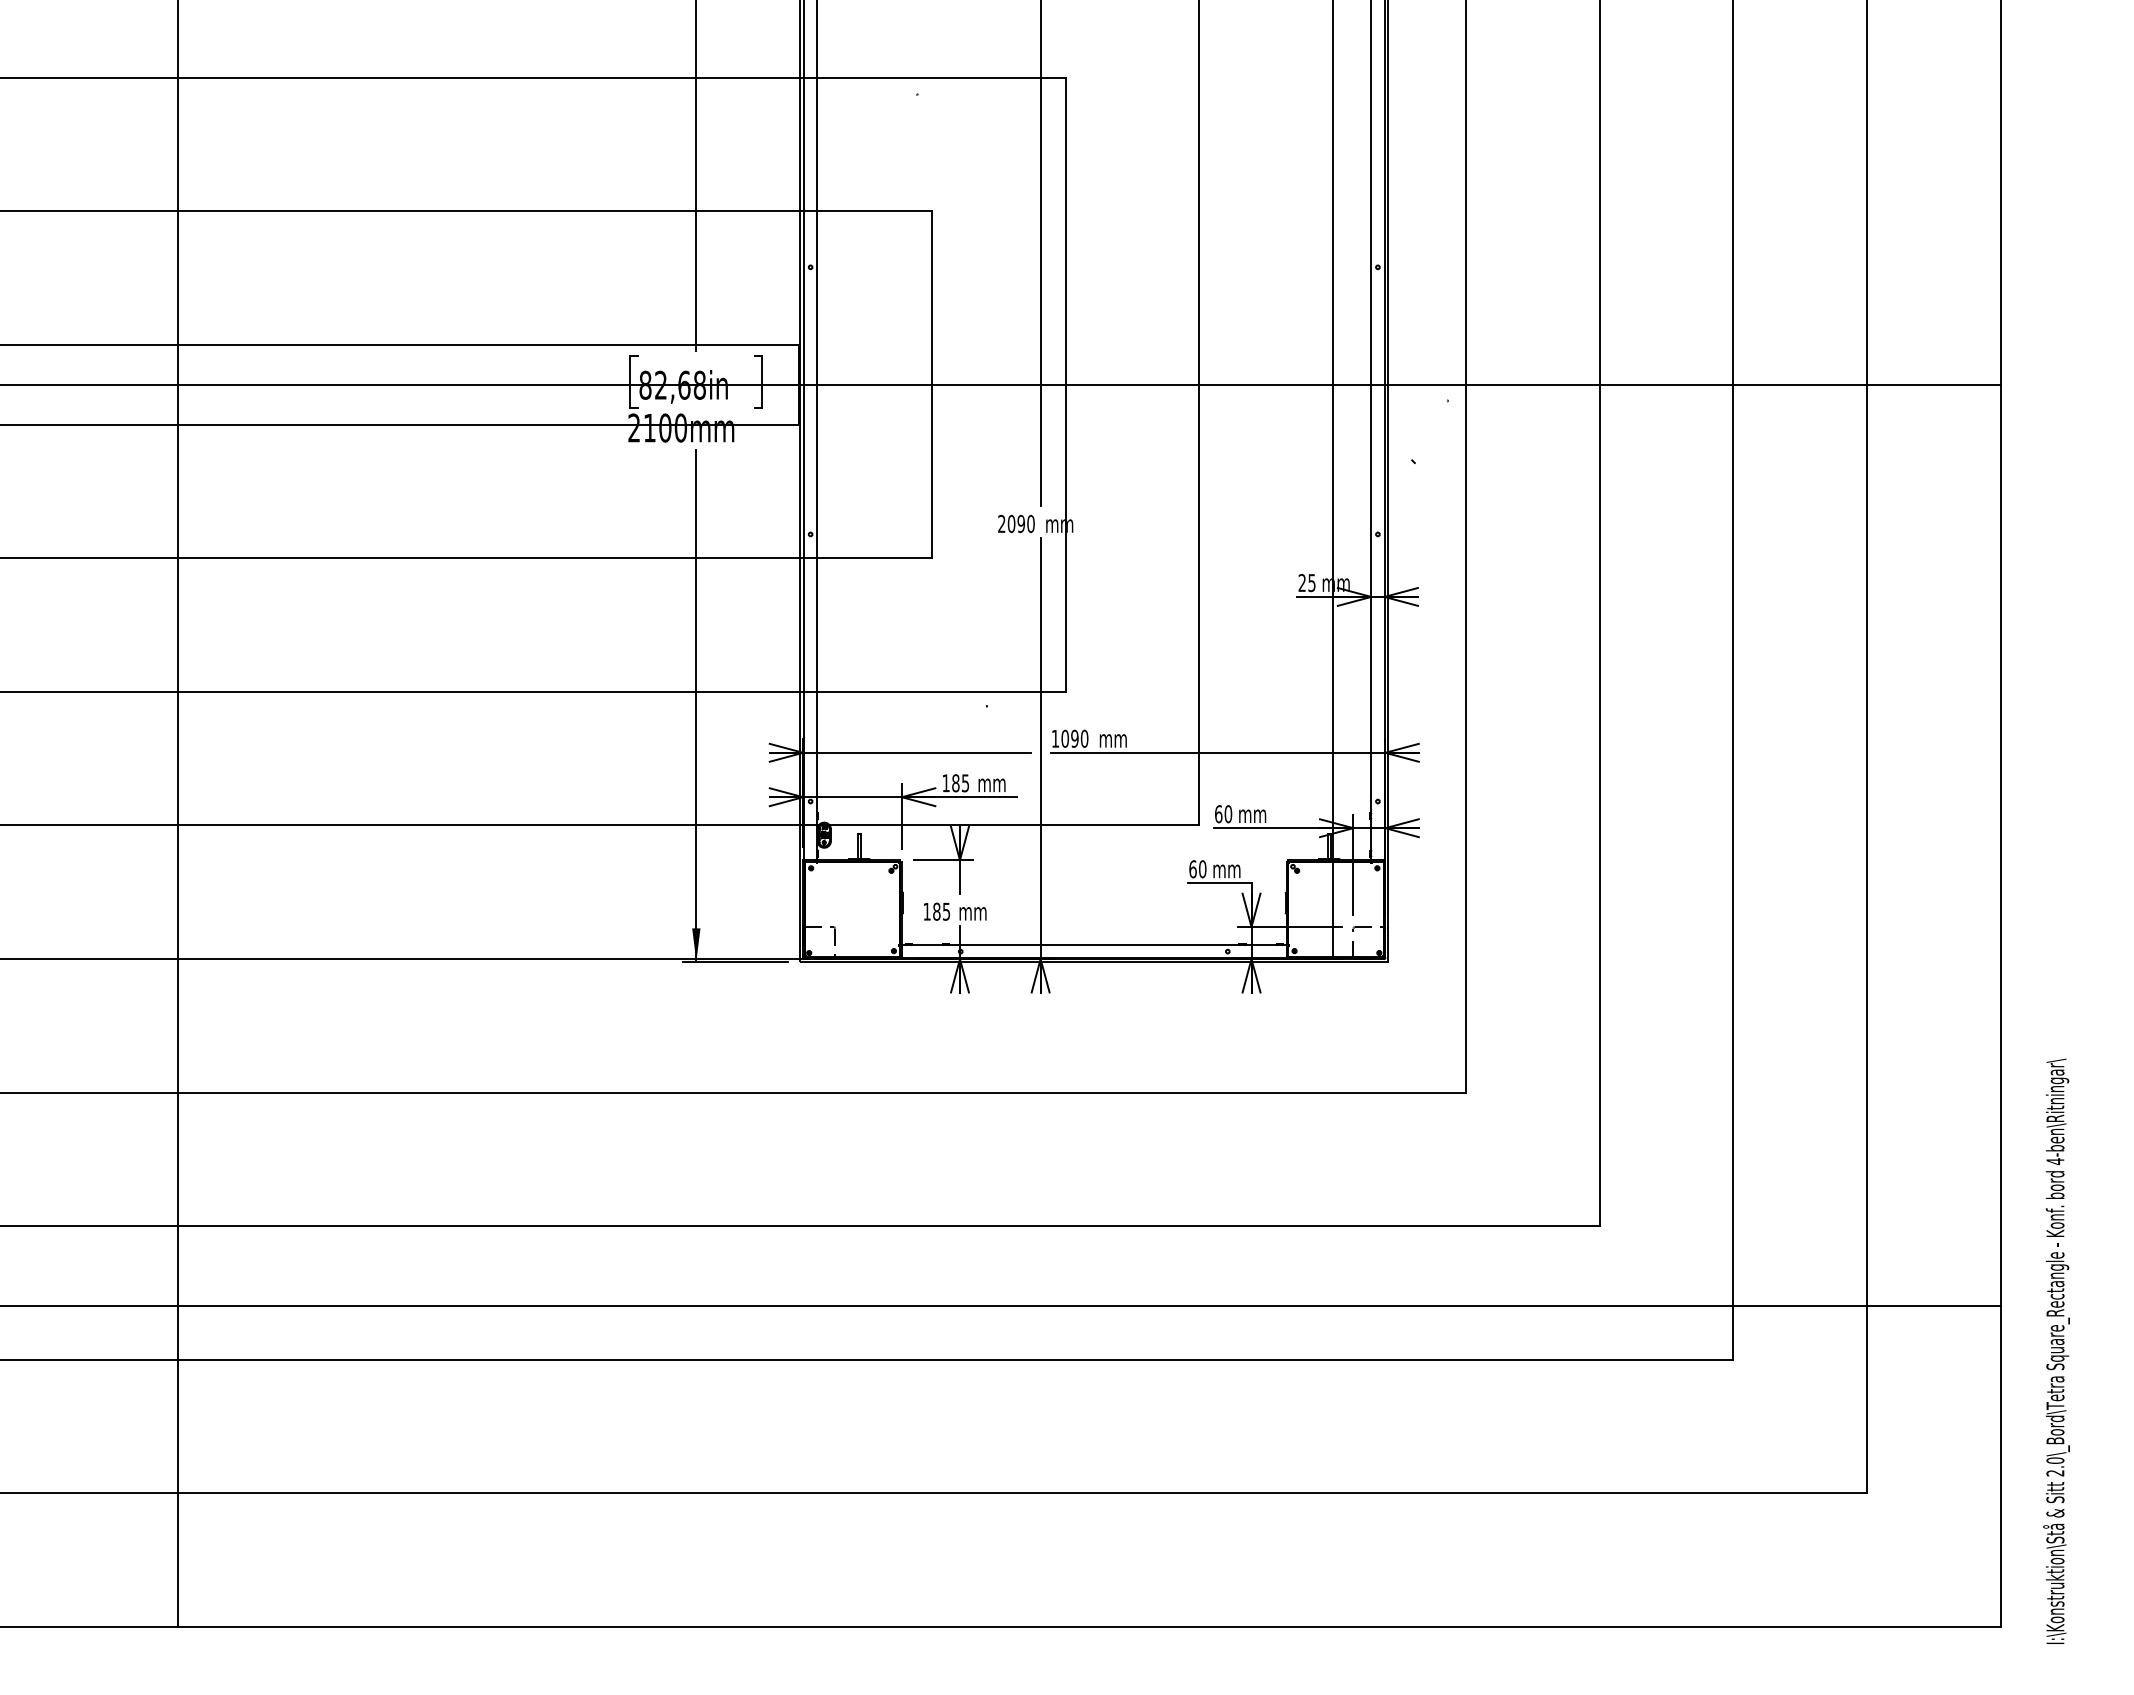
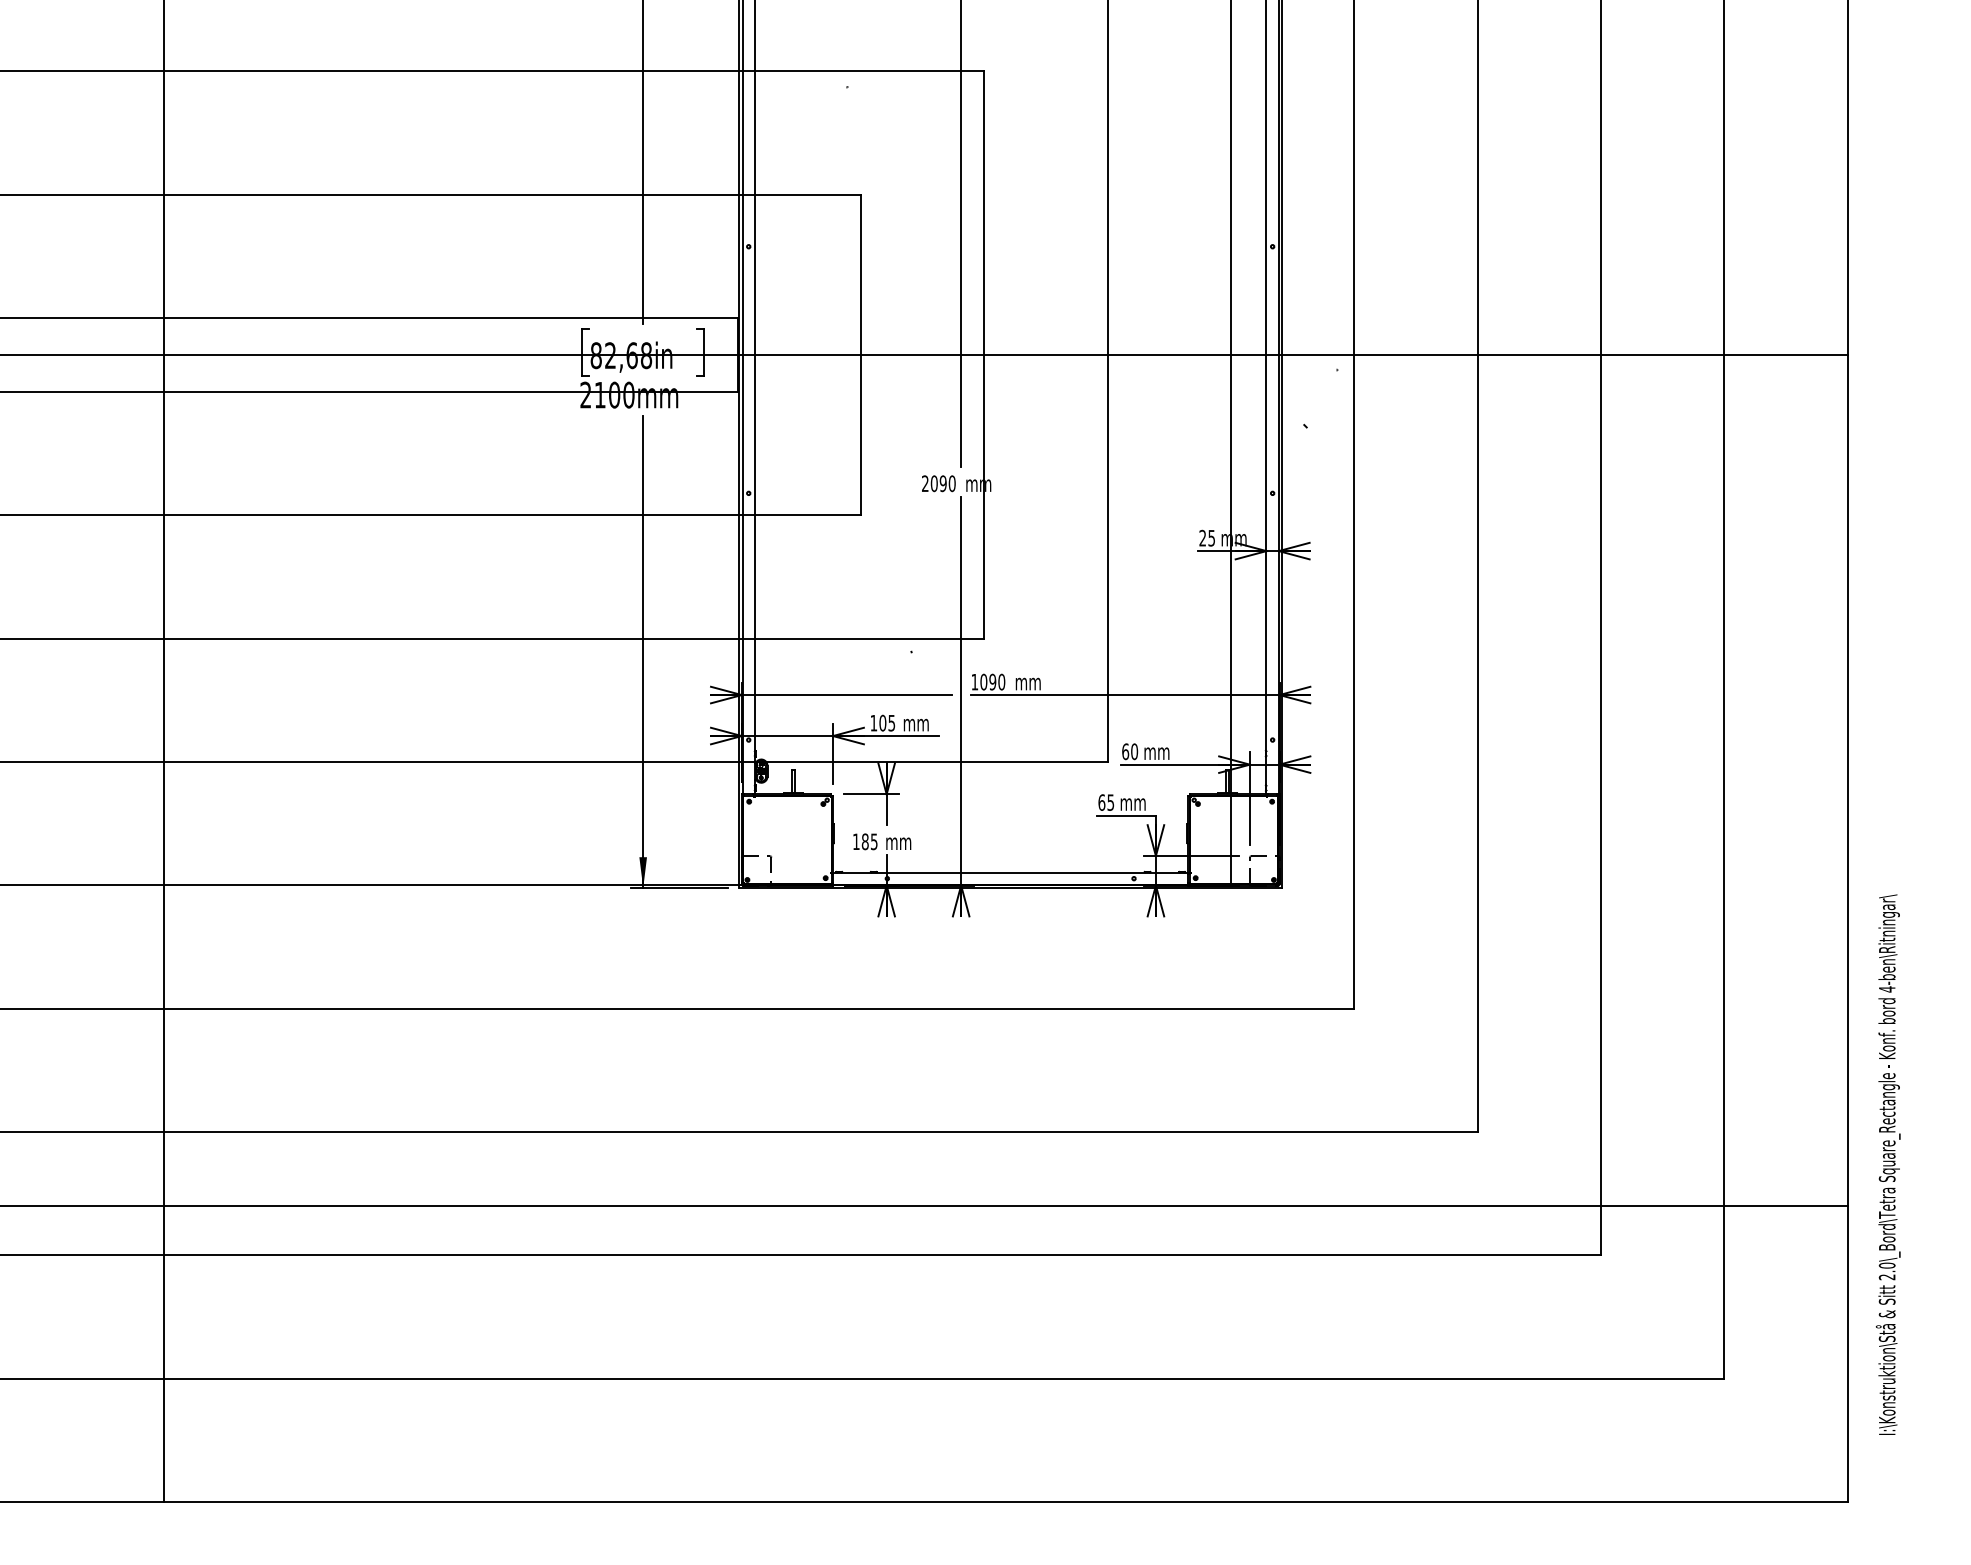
text: (955, 782) -> (882, 722), 185 -> 105
text: (1202, 869) -> (1110, 802), 60 -> 65
text: (2056, 1350) -> (1888, 1163), moved

